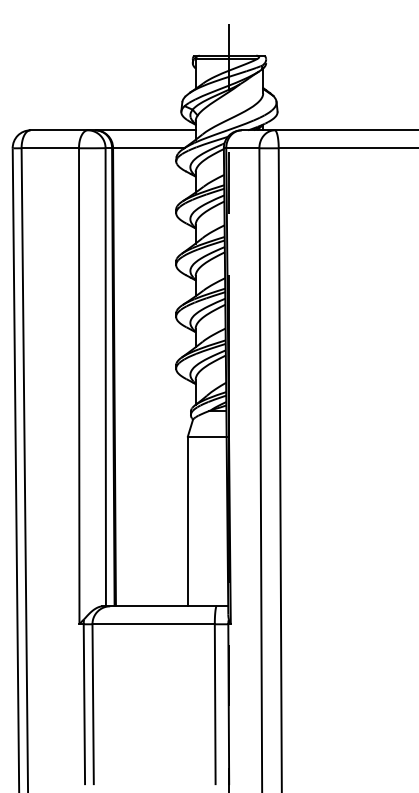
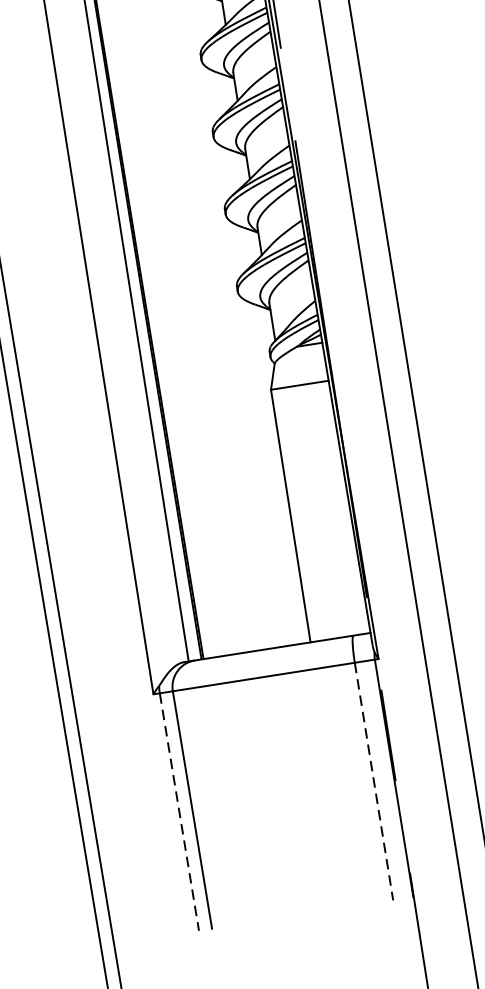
line: (84, 704) -> (179, 812), solid -> dashed
line: (215, 704) -> (374, 781), solid -> dashed

